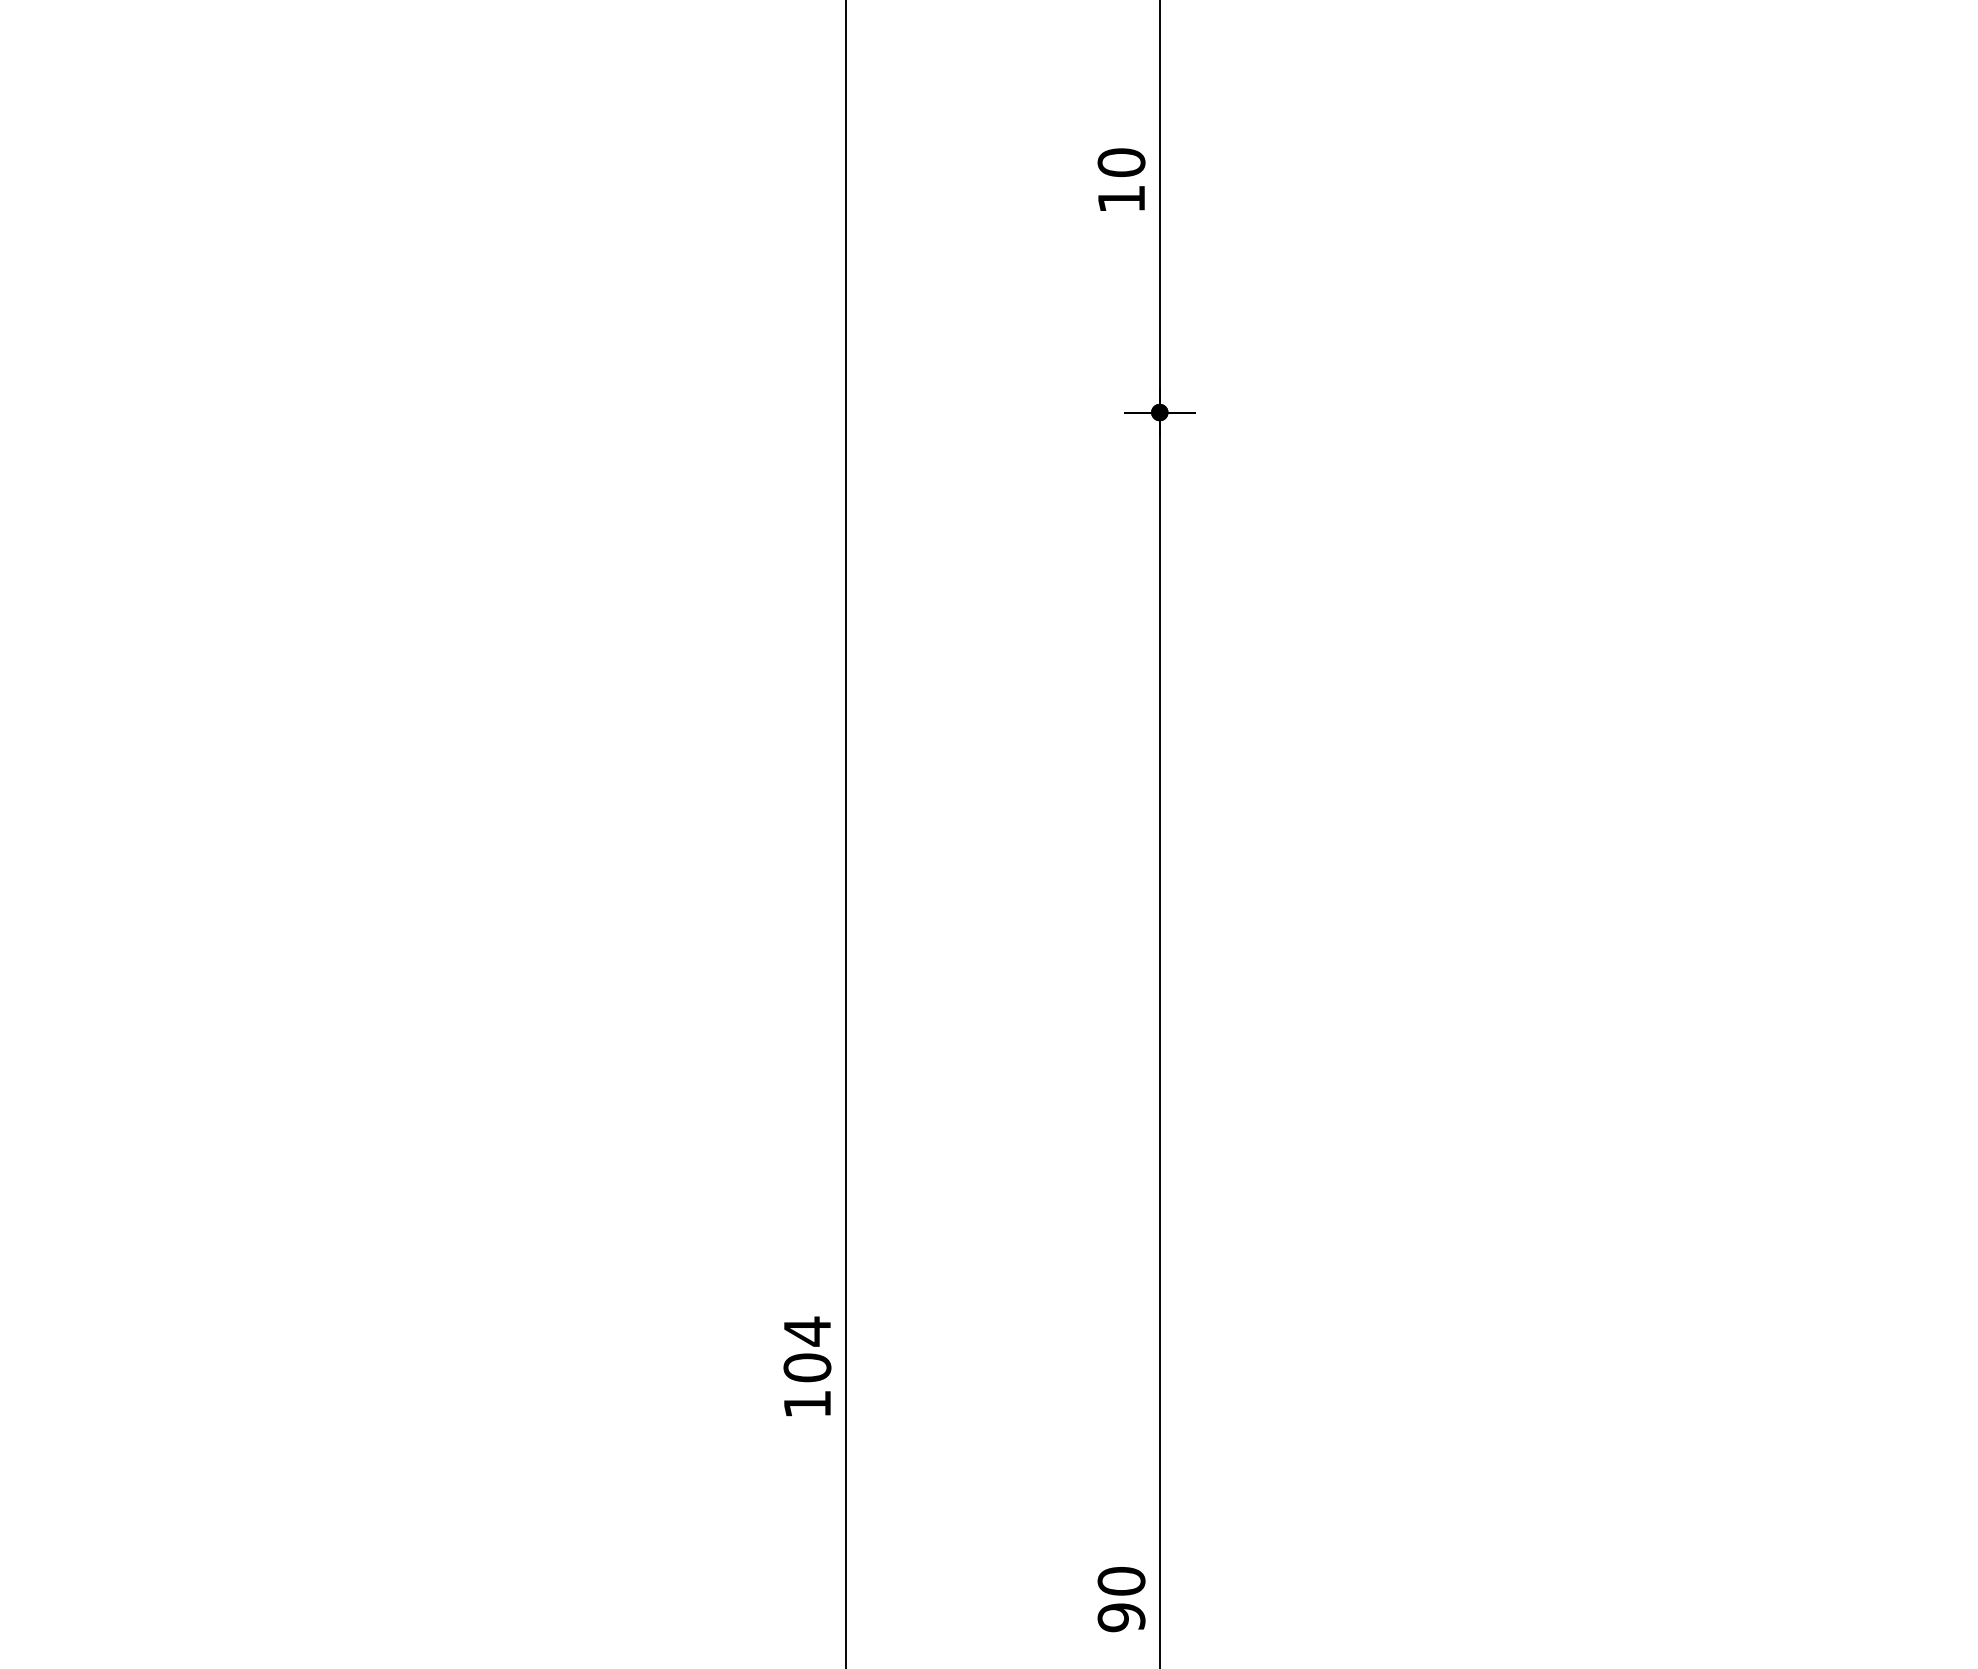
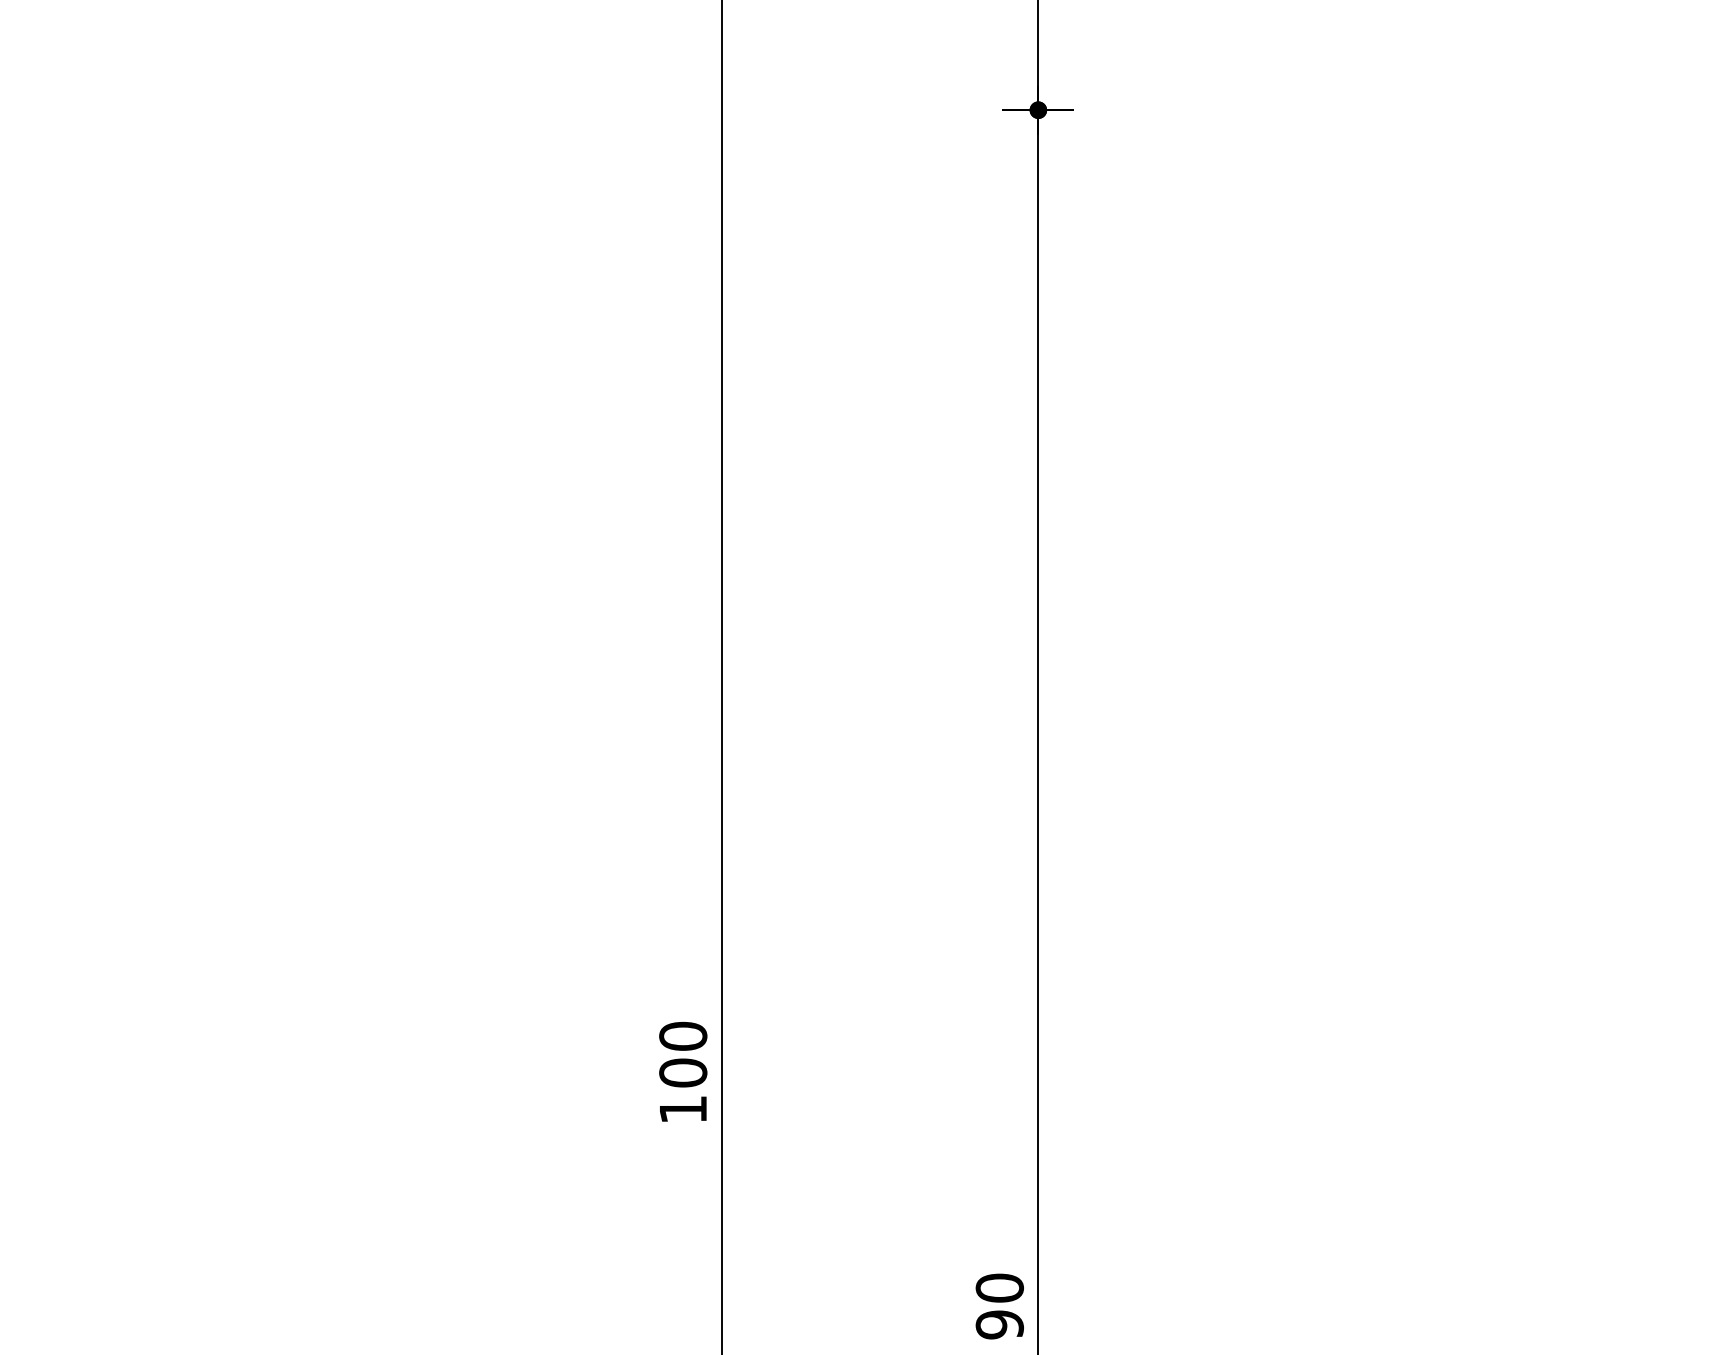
text: (807, 1331) -> (683, 1036), 104 -> 100

